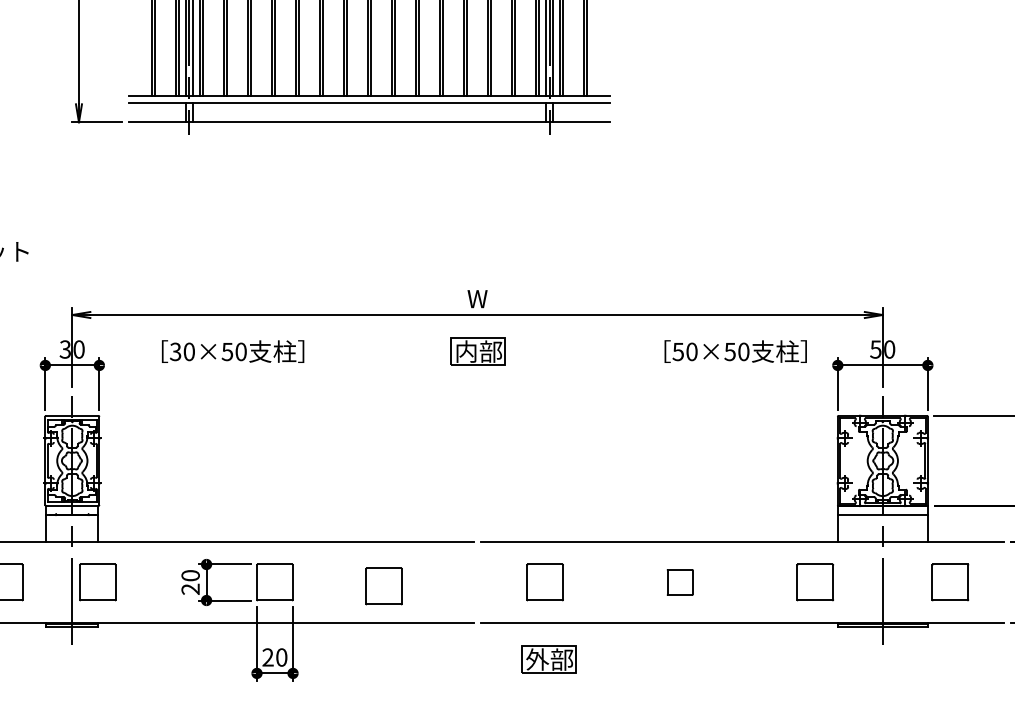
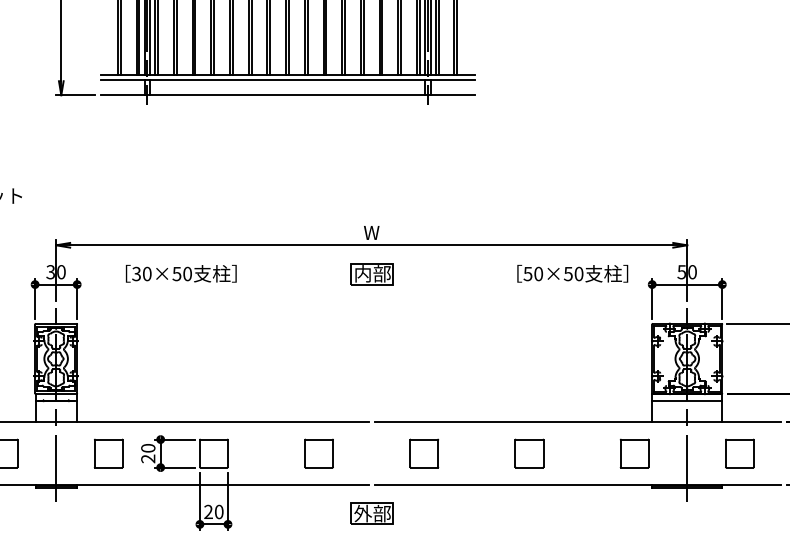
part: (97, 582) -> (108, 453), moved
part: (679, 582) -> (528, 453), size x1.43
part: (383, 586) -> (318, 453), moved
part: (548, 659) -> (371, 513), moved

